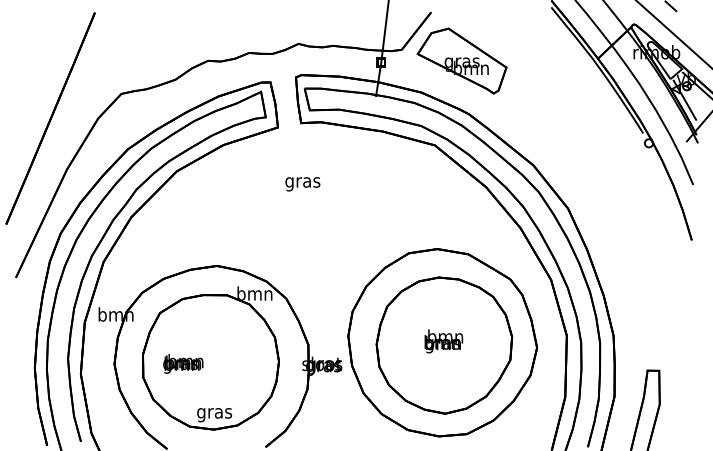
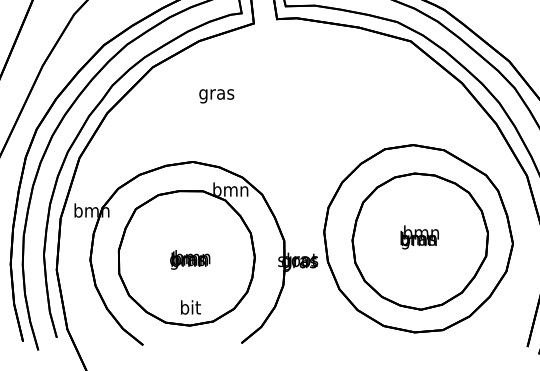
text: (302, 184) -> (216, 96), moved
text: (183, 363) -> (190, 259), moved
text: (214, 413) -> (190, 309), gras -> bit

